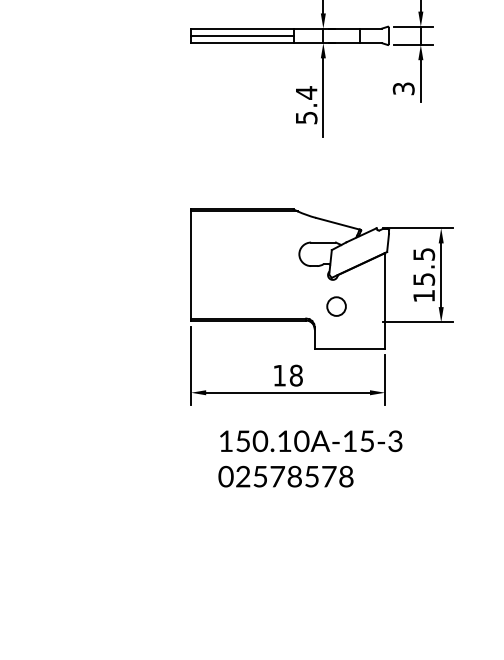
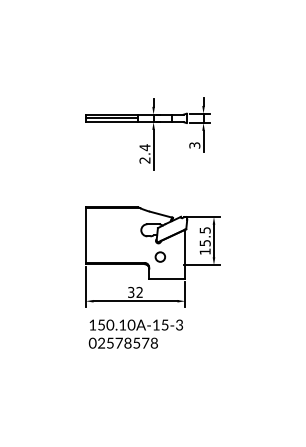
text: (305, 118) -> (144, 160), 5.4 -> 2.4
text: (288, 375) -> (135, 292), 18 -> 32
text: (309, 457) -> (135, 333), moved

